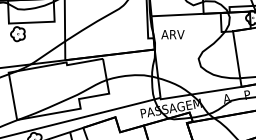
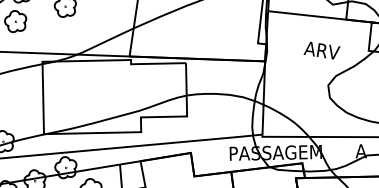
text: (172, 34) -> (321, 50), moved

